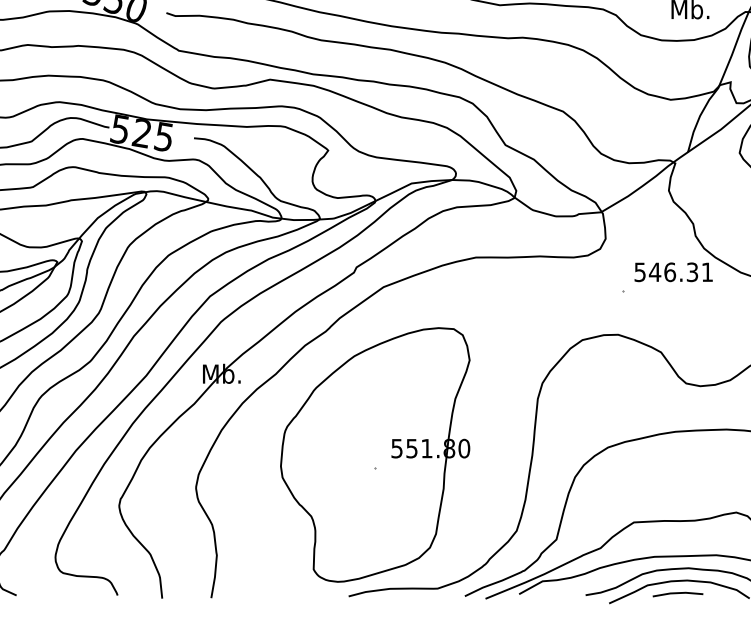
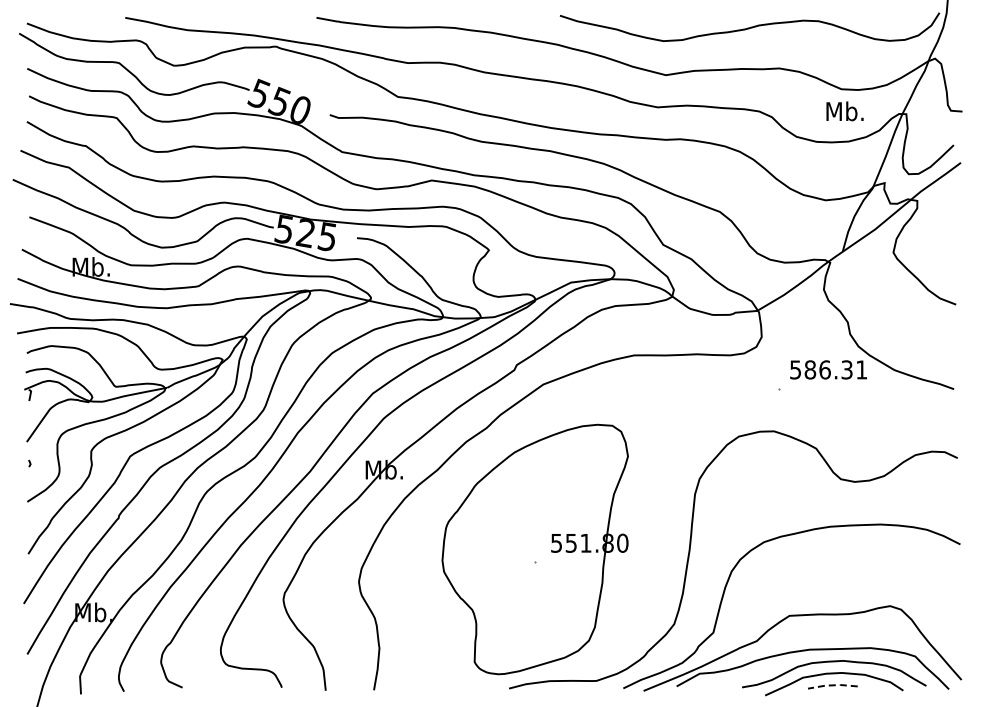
text: (655, 271) -> (810, 369), 546.31 -> 586.31
line: (677, 593) -> (832, 685), solid -> dashed

